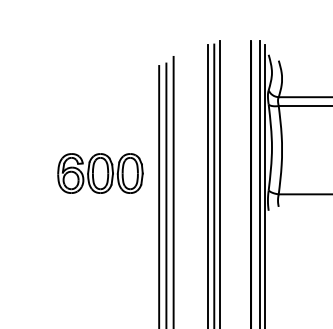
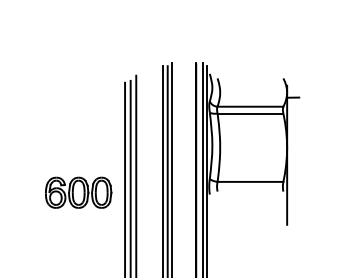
part: (100, 173) -> (78, 192), moved

